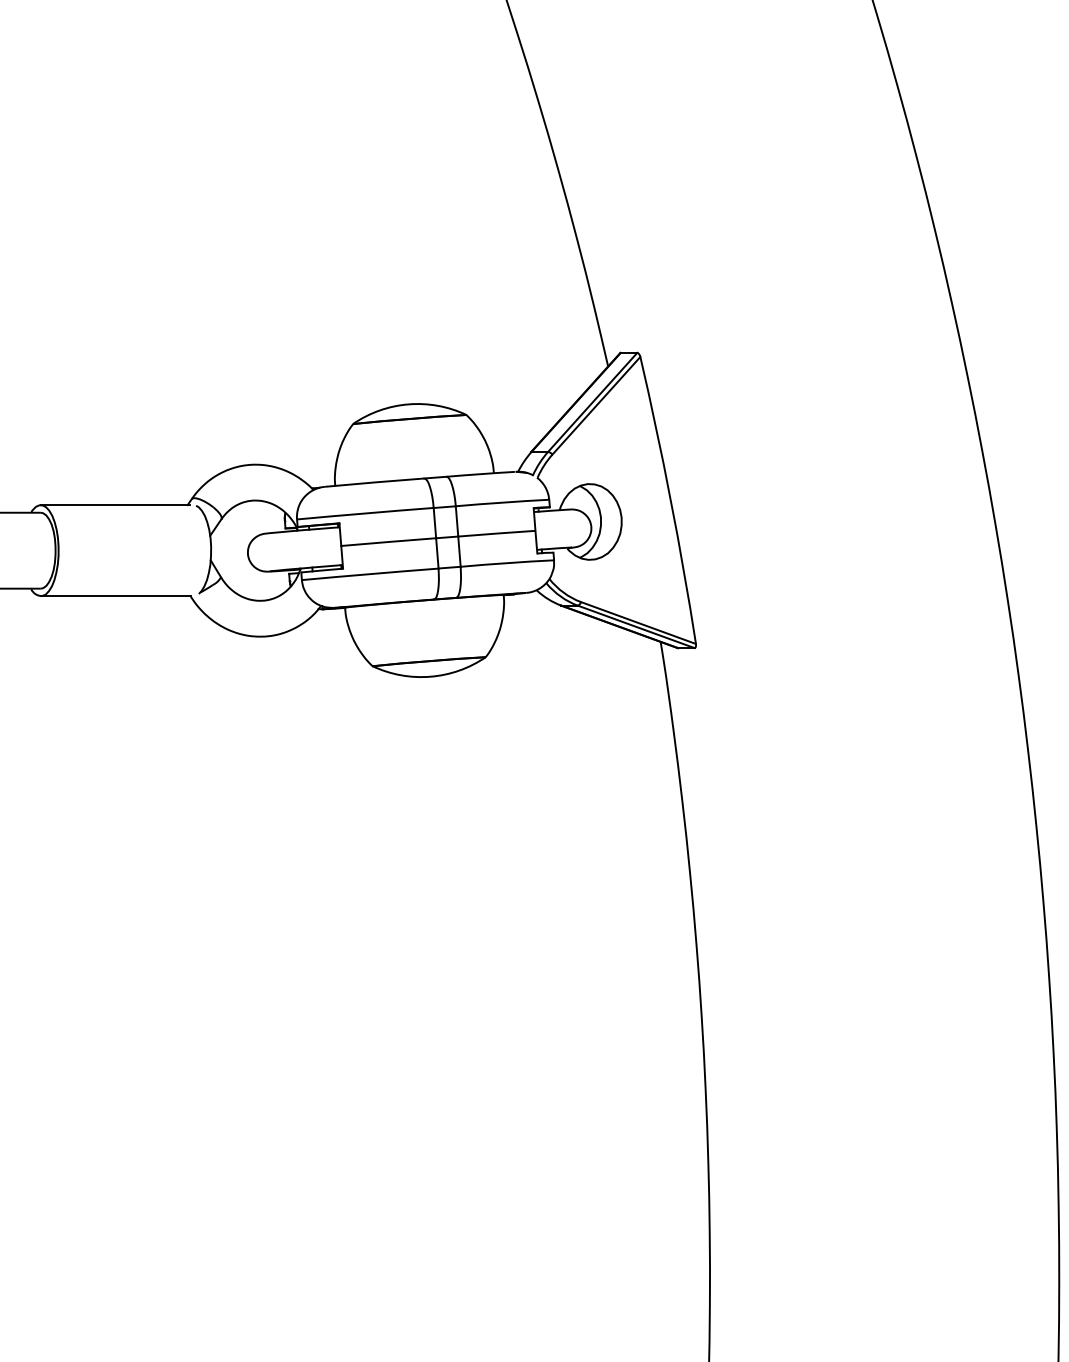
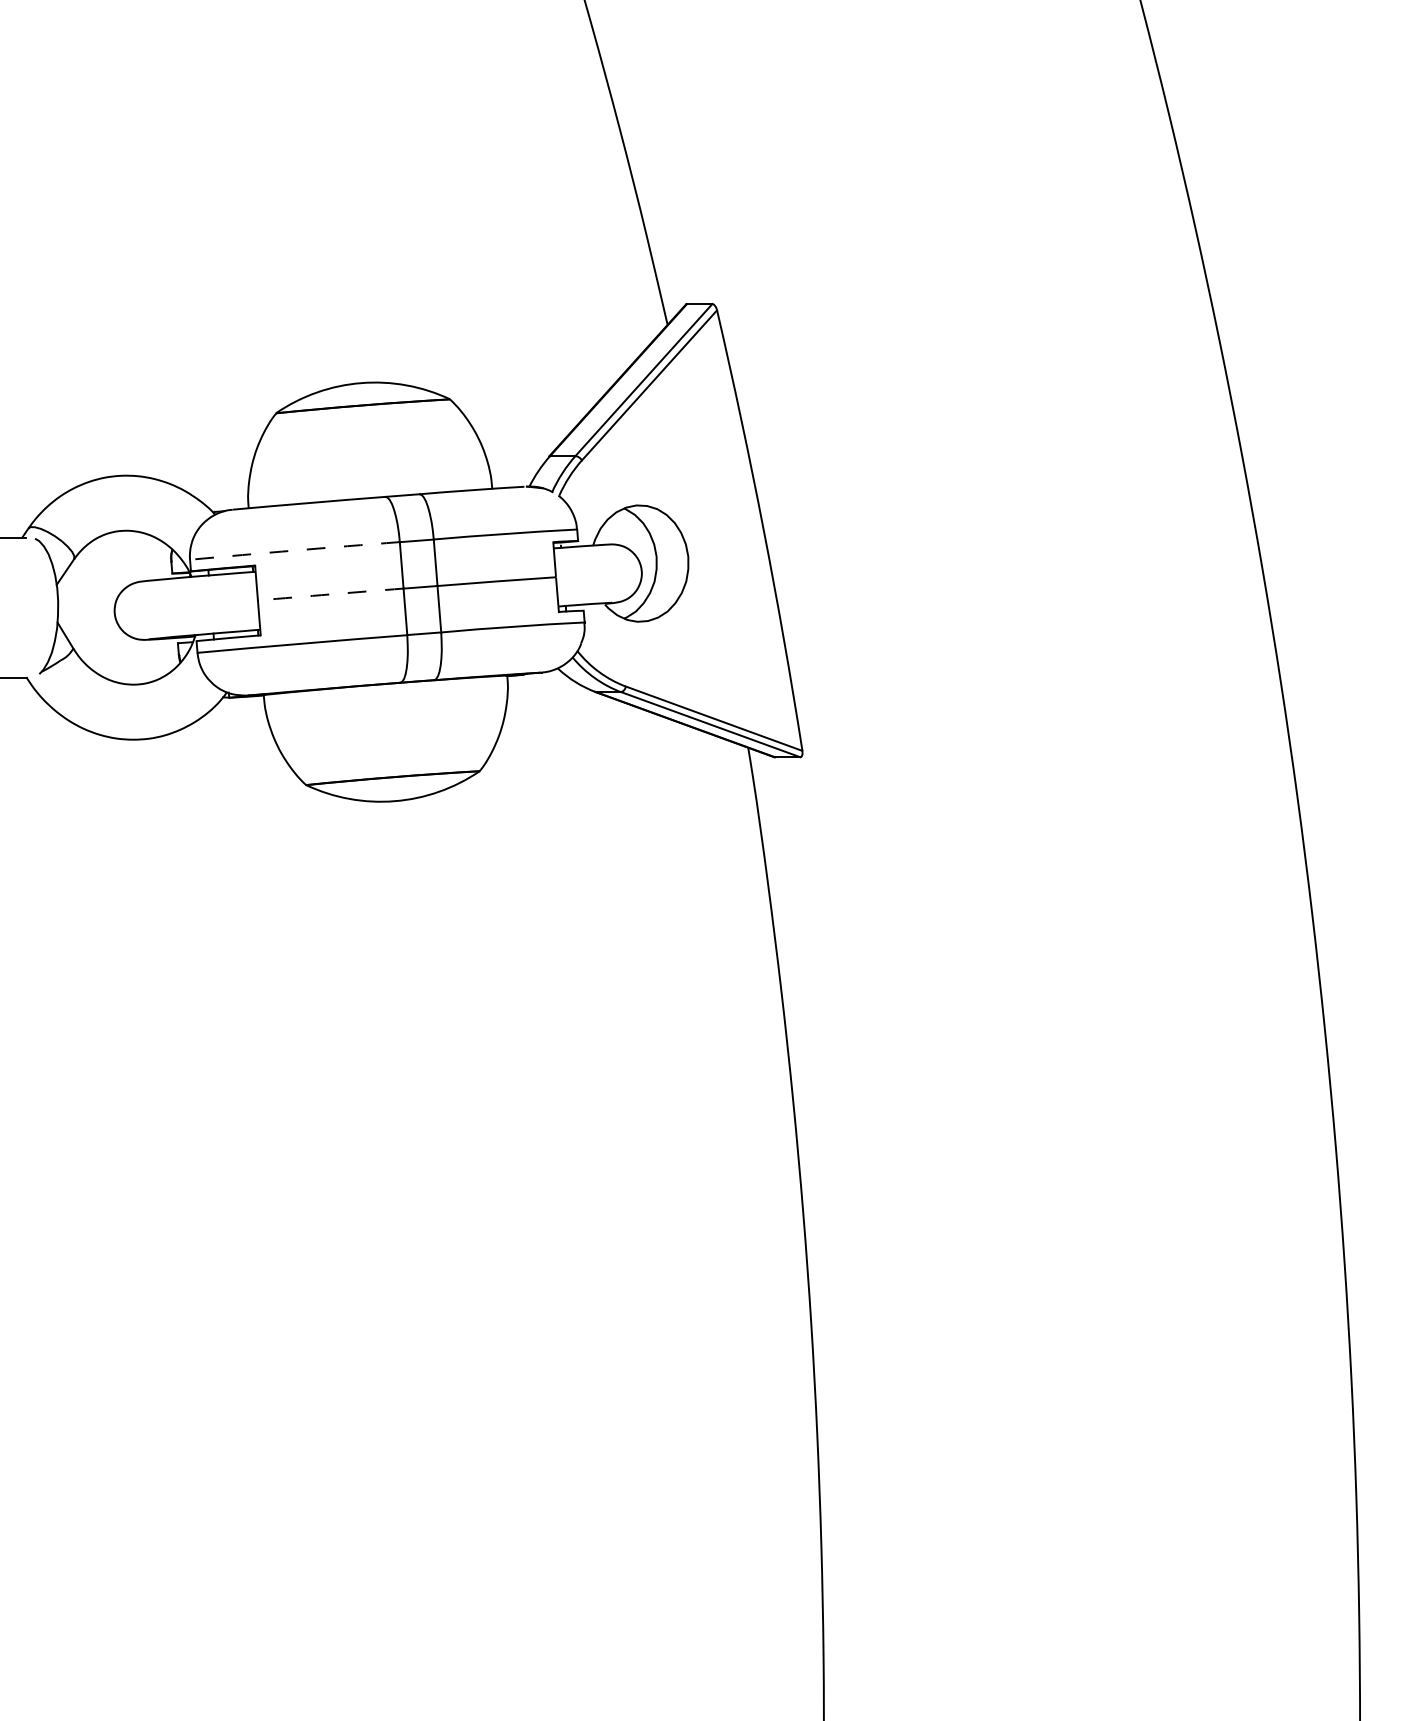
arc: (365, 513) -> (295, 550), solid -> dashed
arc: (388, 542) -> (330, 595), solid -> dashed

